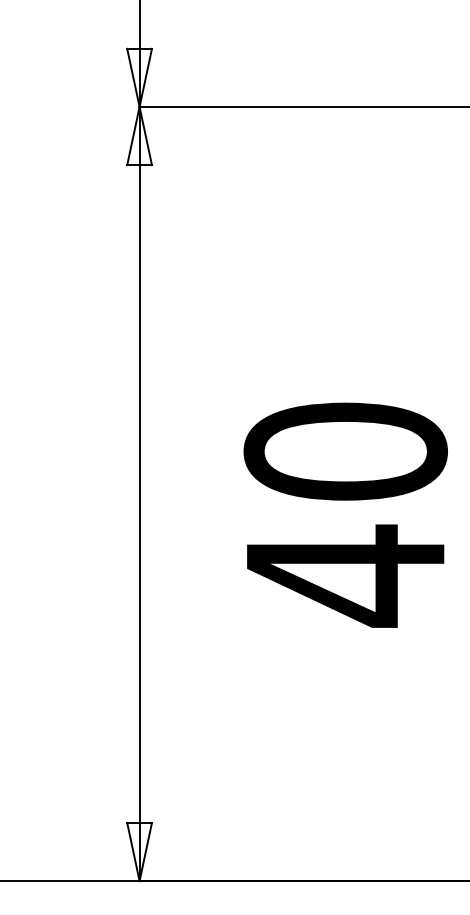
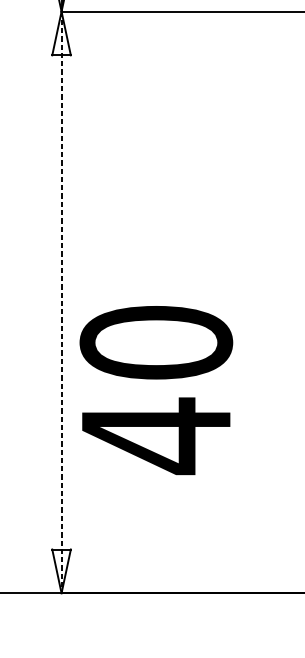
line: (139, 494) -> (61, 302), solid -> dashed
text: (345, 514) -> (156, 389), moved

